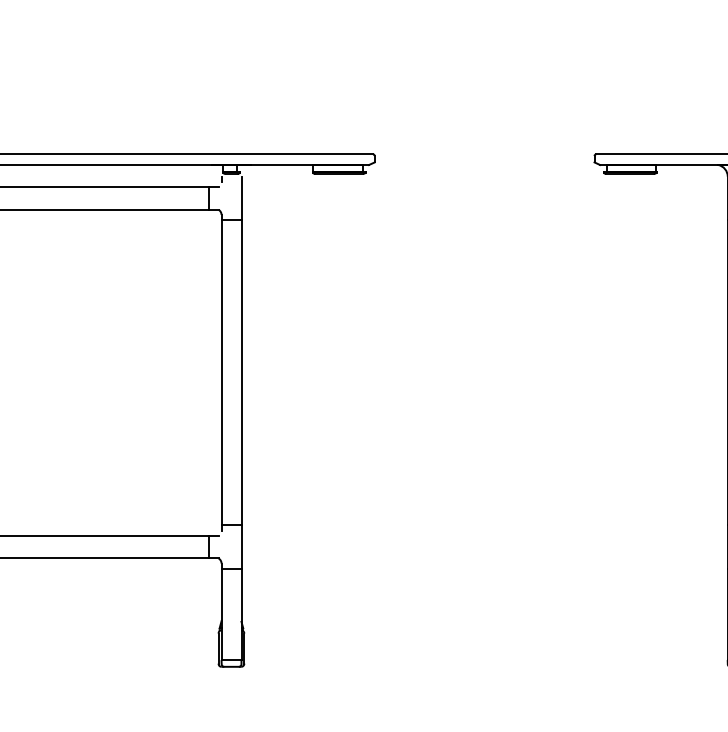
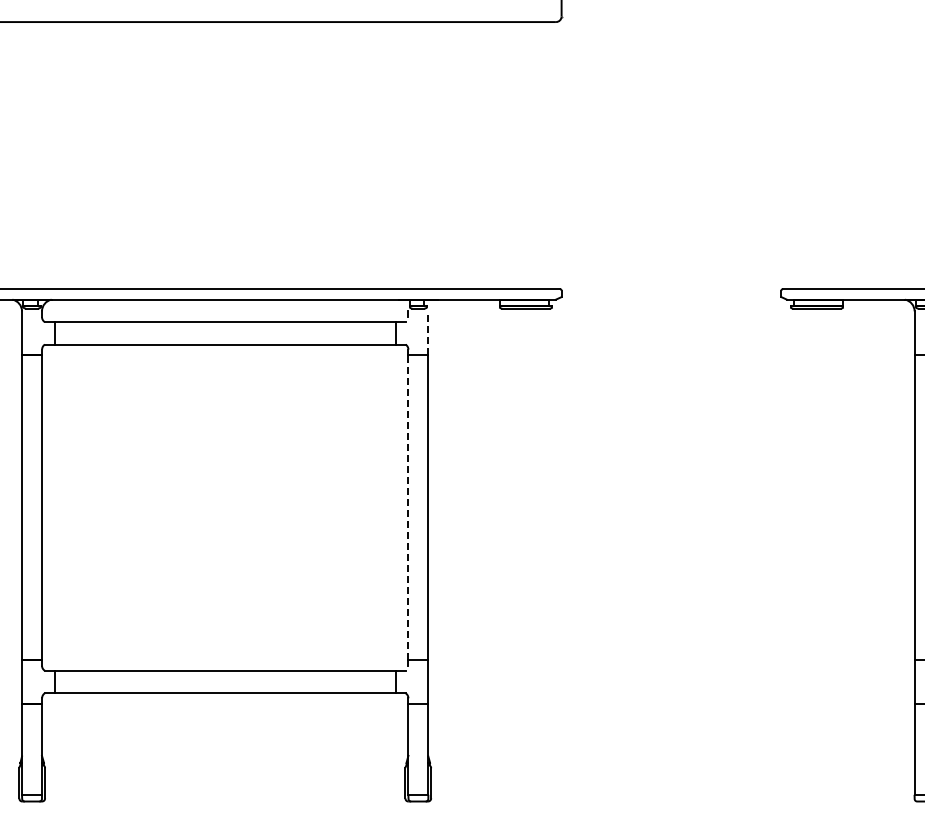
line: (241, 198) -> (428, 333), solid -> dashed
line: (221, 372) -> (408, 507), solid -> dashed

